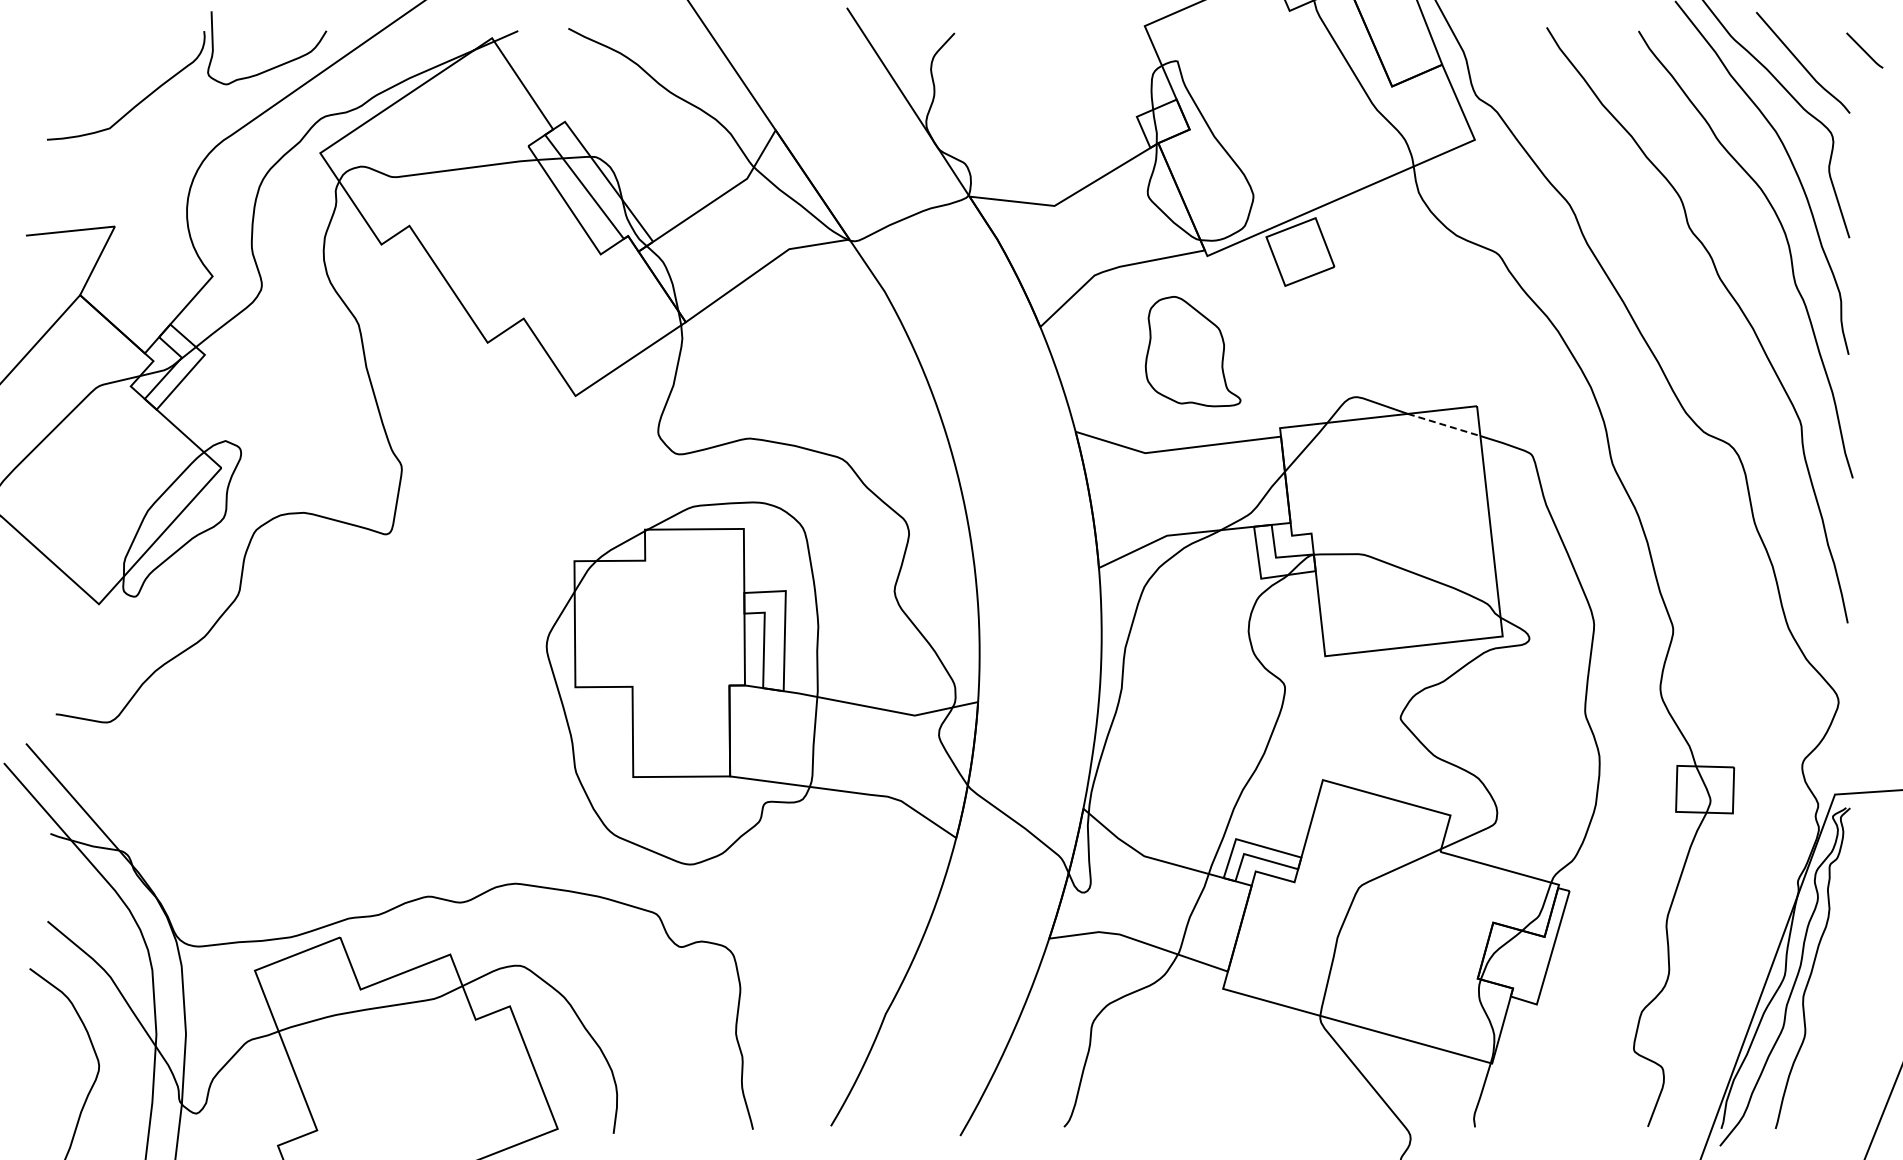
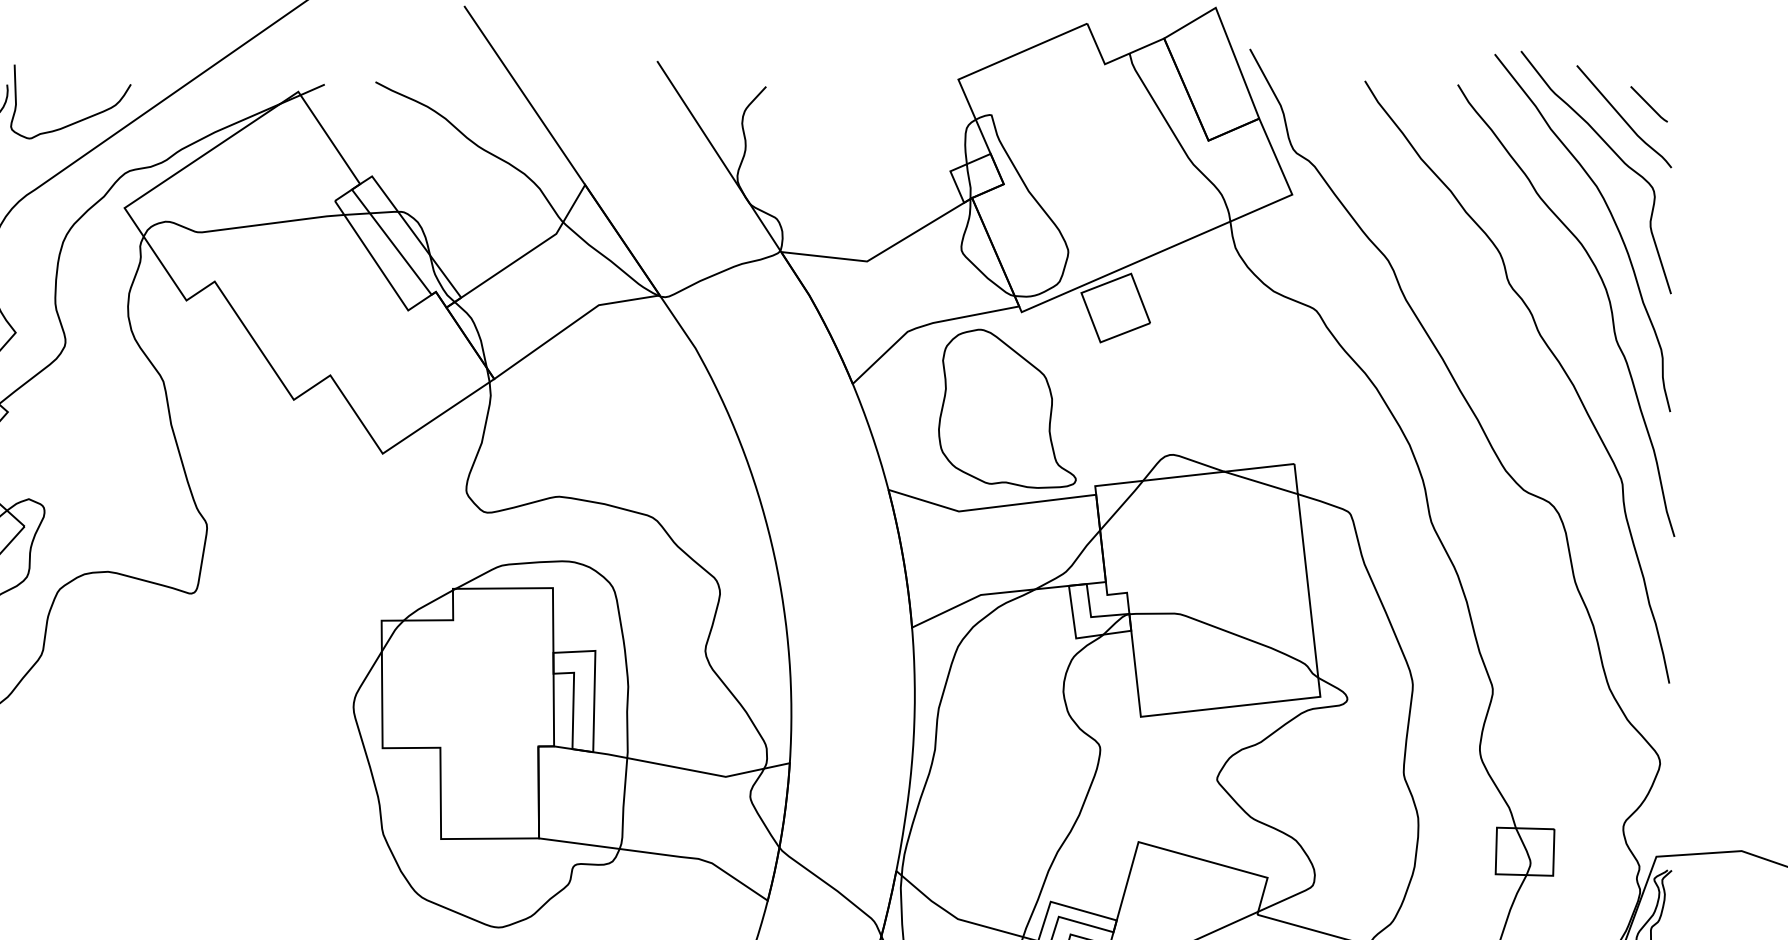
line: (1864, 50) -> (1648, 104), moved
part: (1192, 351) -> (1006, 408), size x1.43
line: (1444, 424) -> (1261, 482), dashed -> solid

